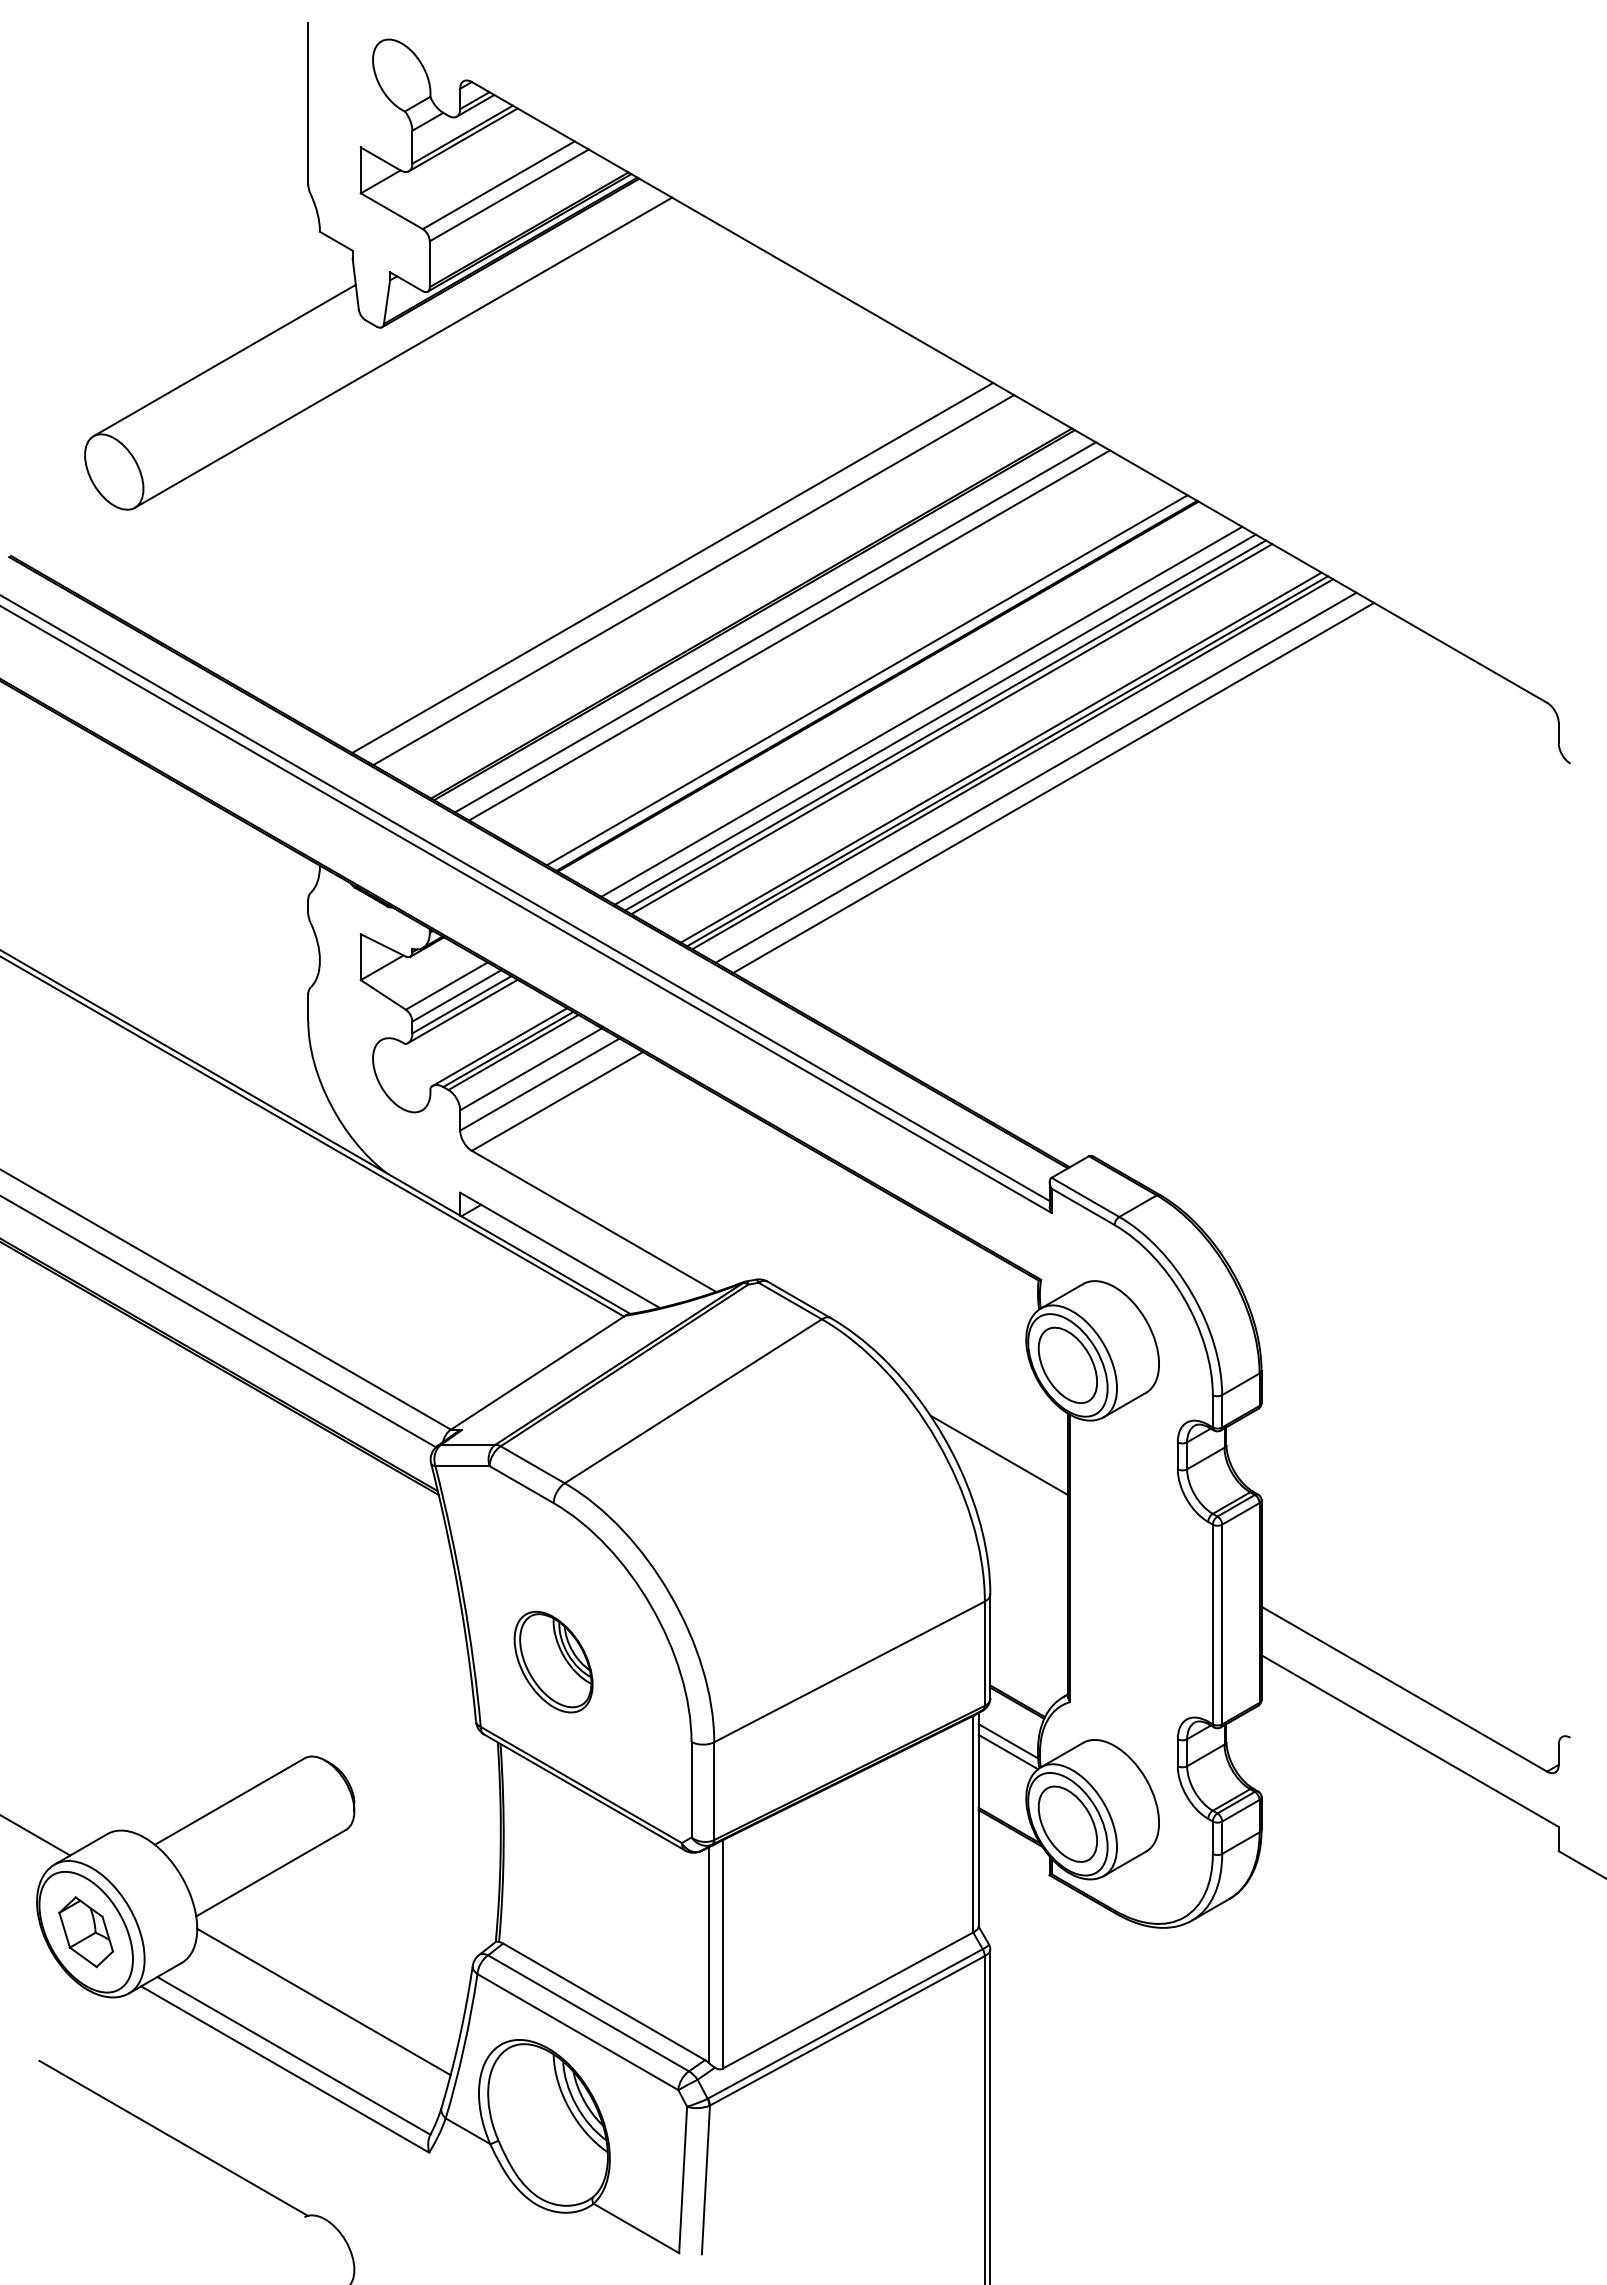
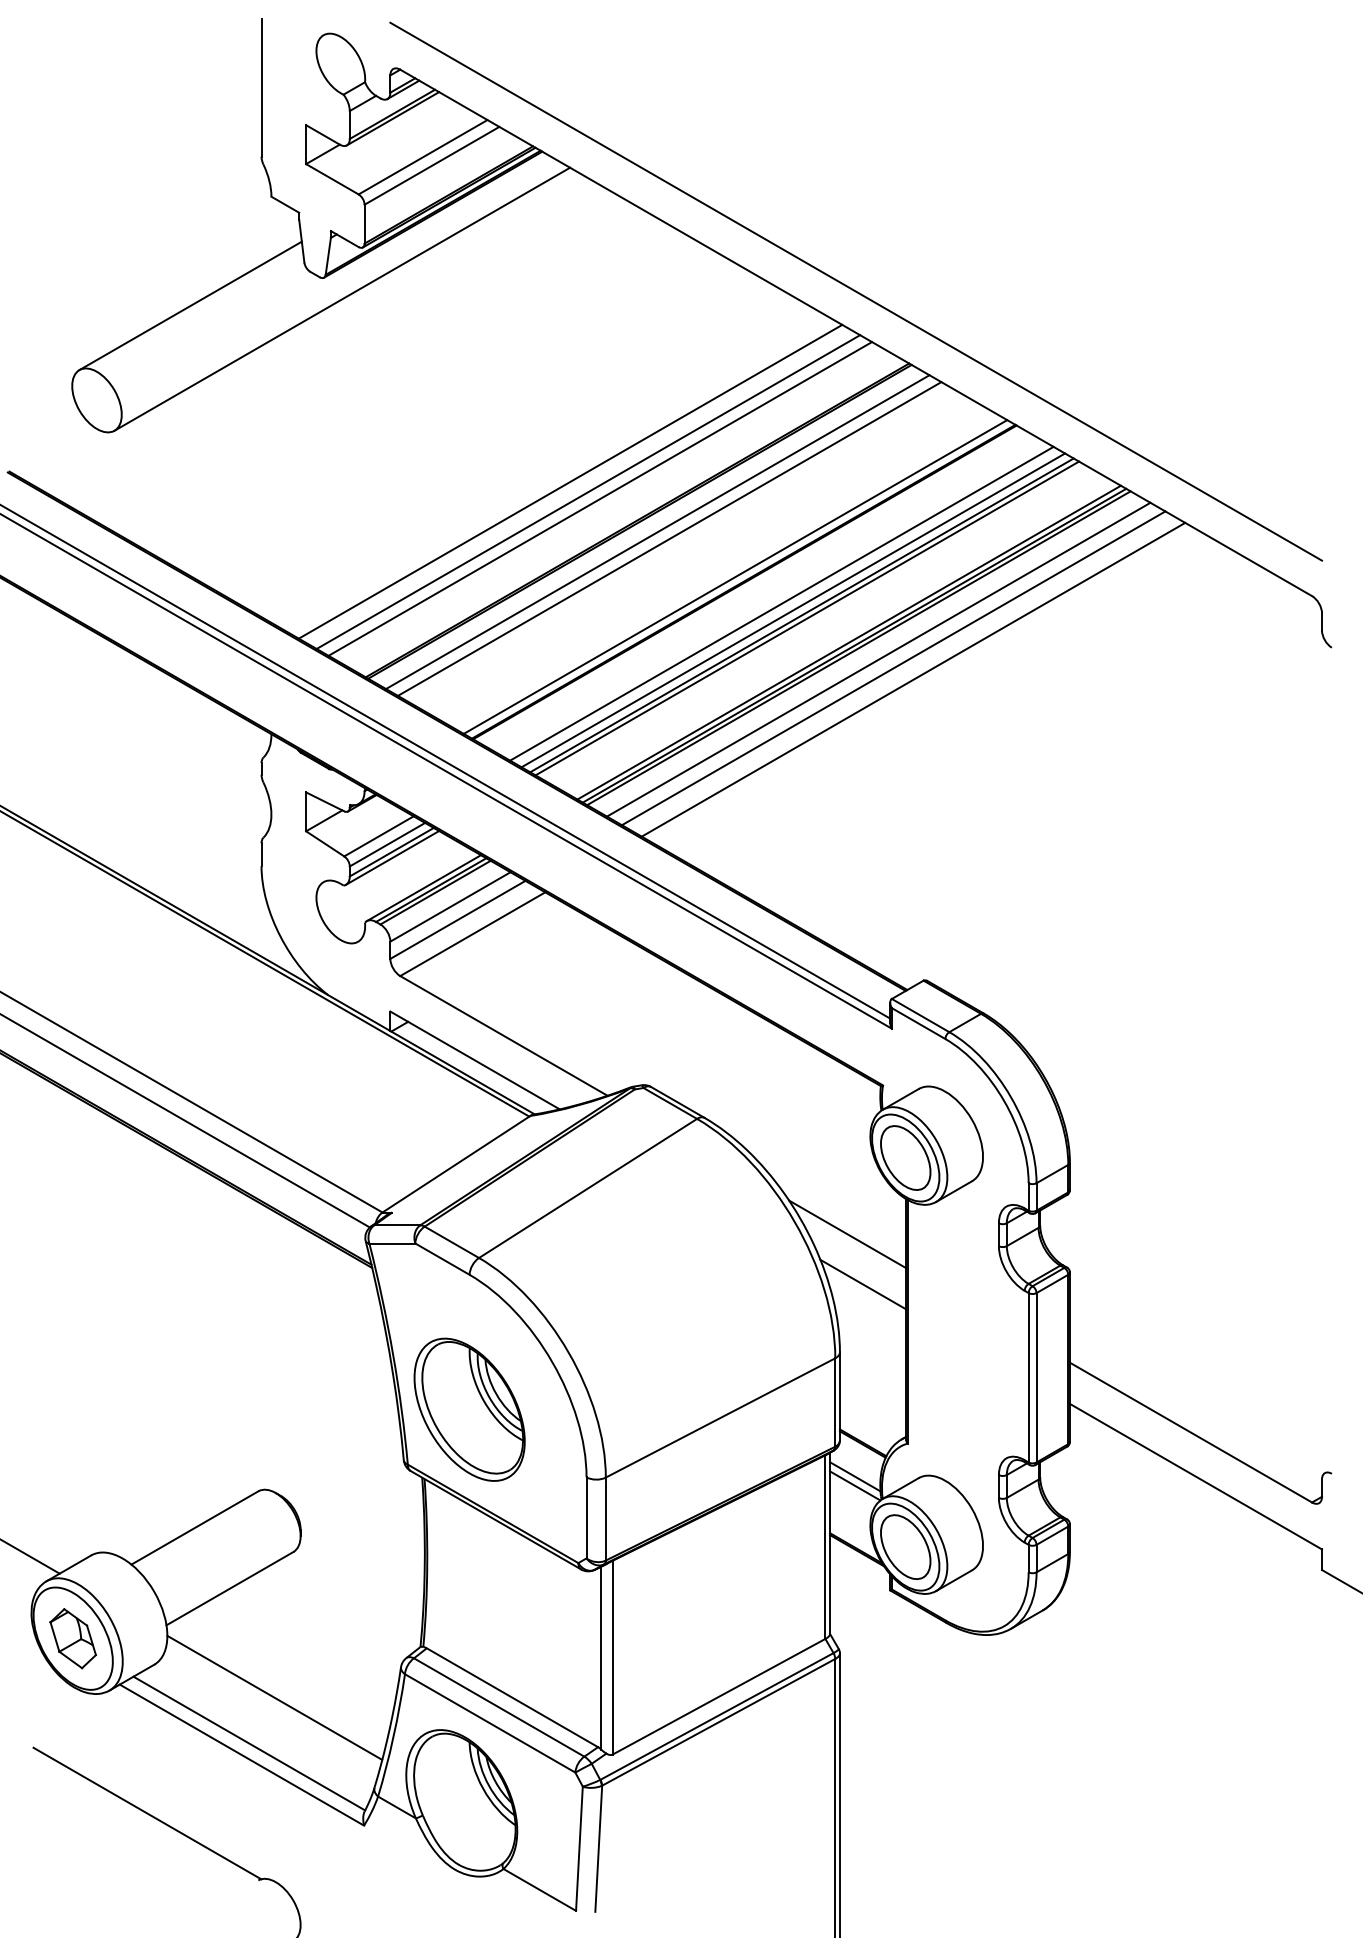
line: (1009, 343) -> (856, 291), added
line: (707, 587) -> (600, 498), added
line: (1077, 801) -> (913, 679), added
line: (1018, 1514) -> (863, 1284), added
part: (553, 1661) -> (469, 1409), size x1.67

